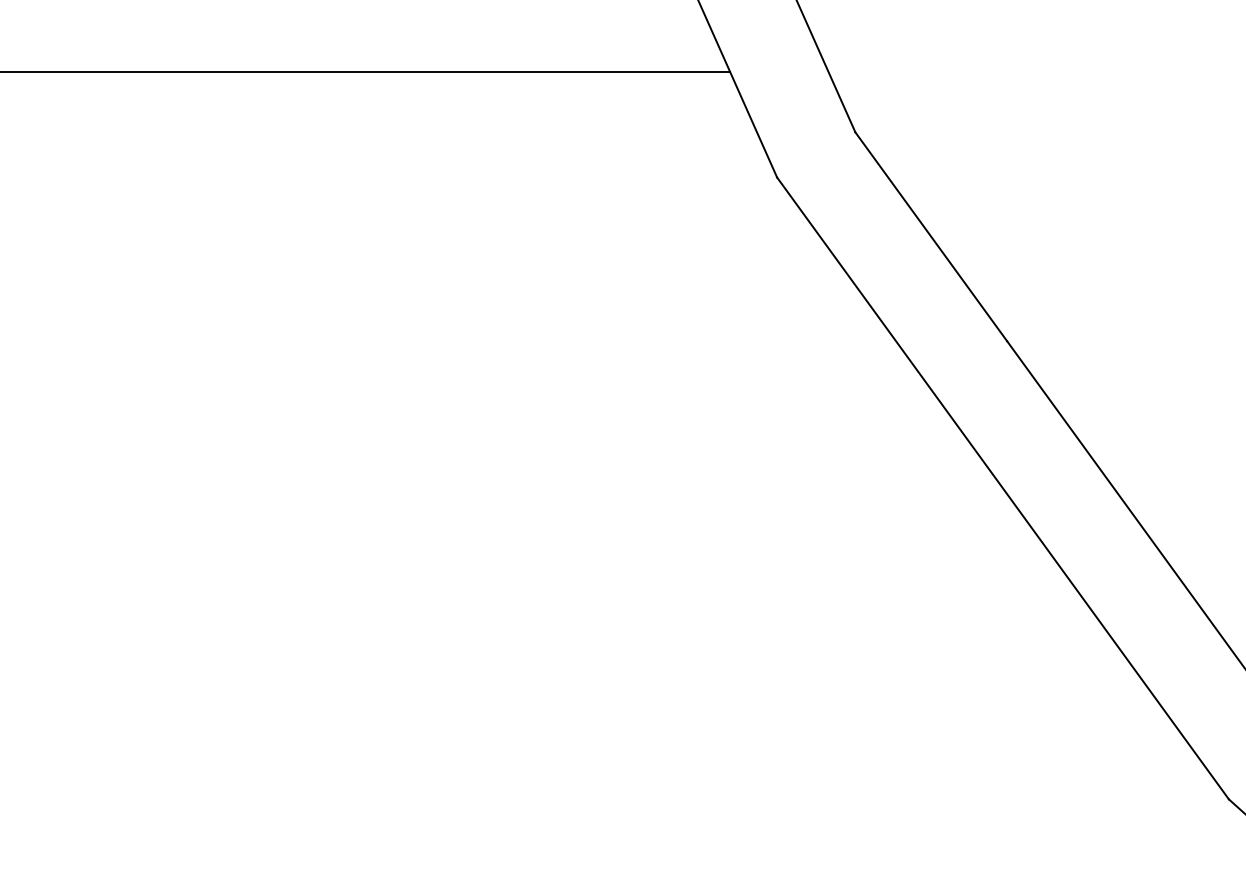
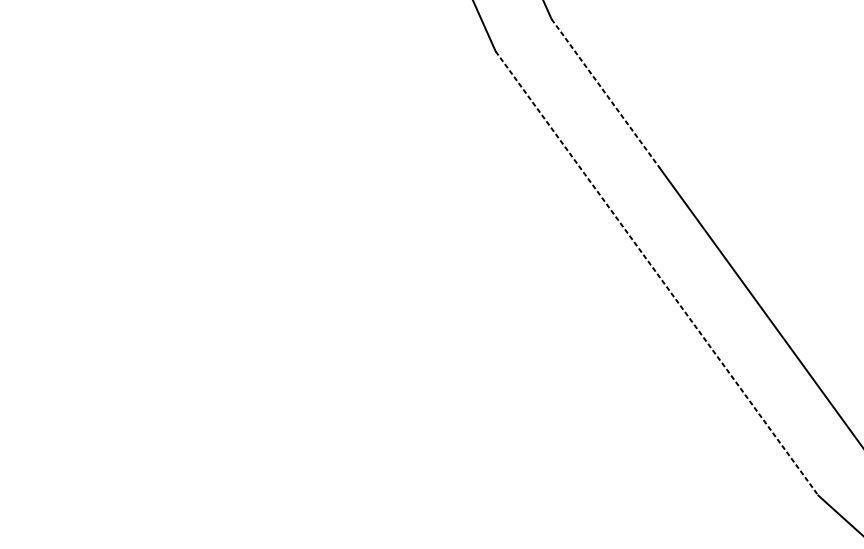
line: (931, 237) -> (605, 94), solid -> dashed
line: (1003, 488) -> (657, 273), solid -> dashed

